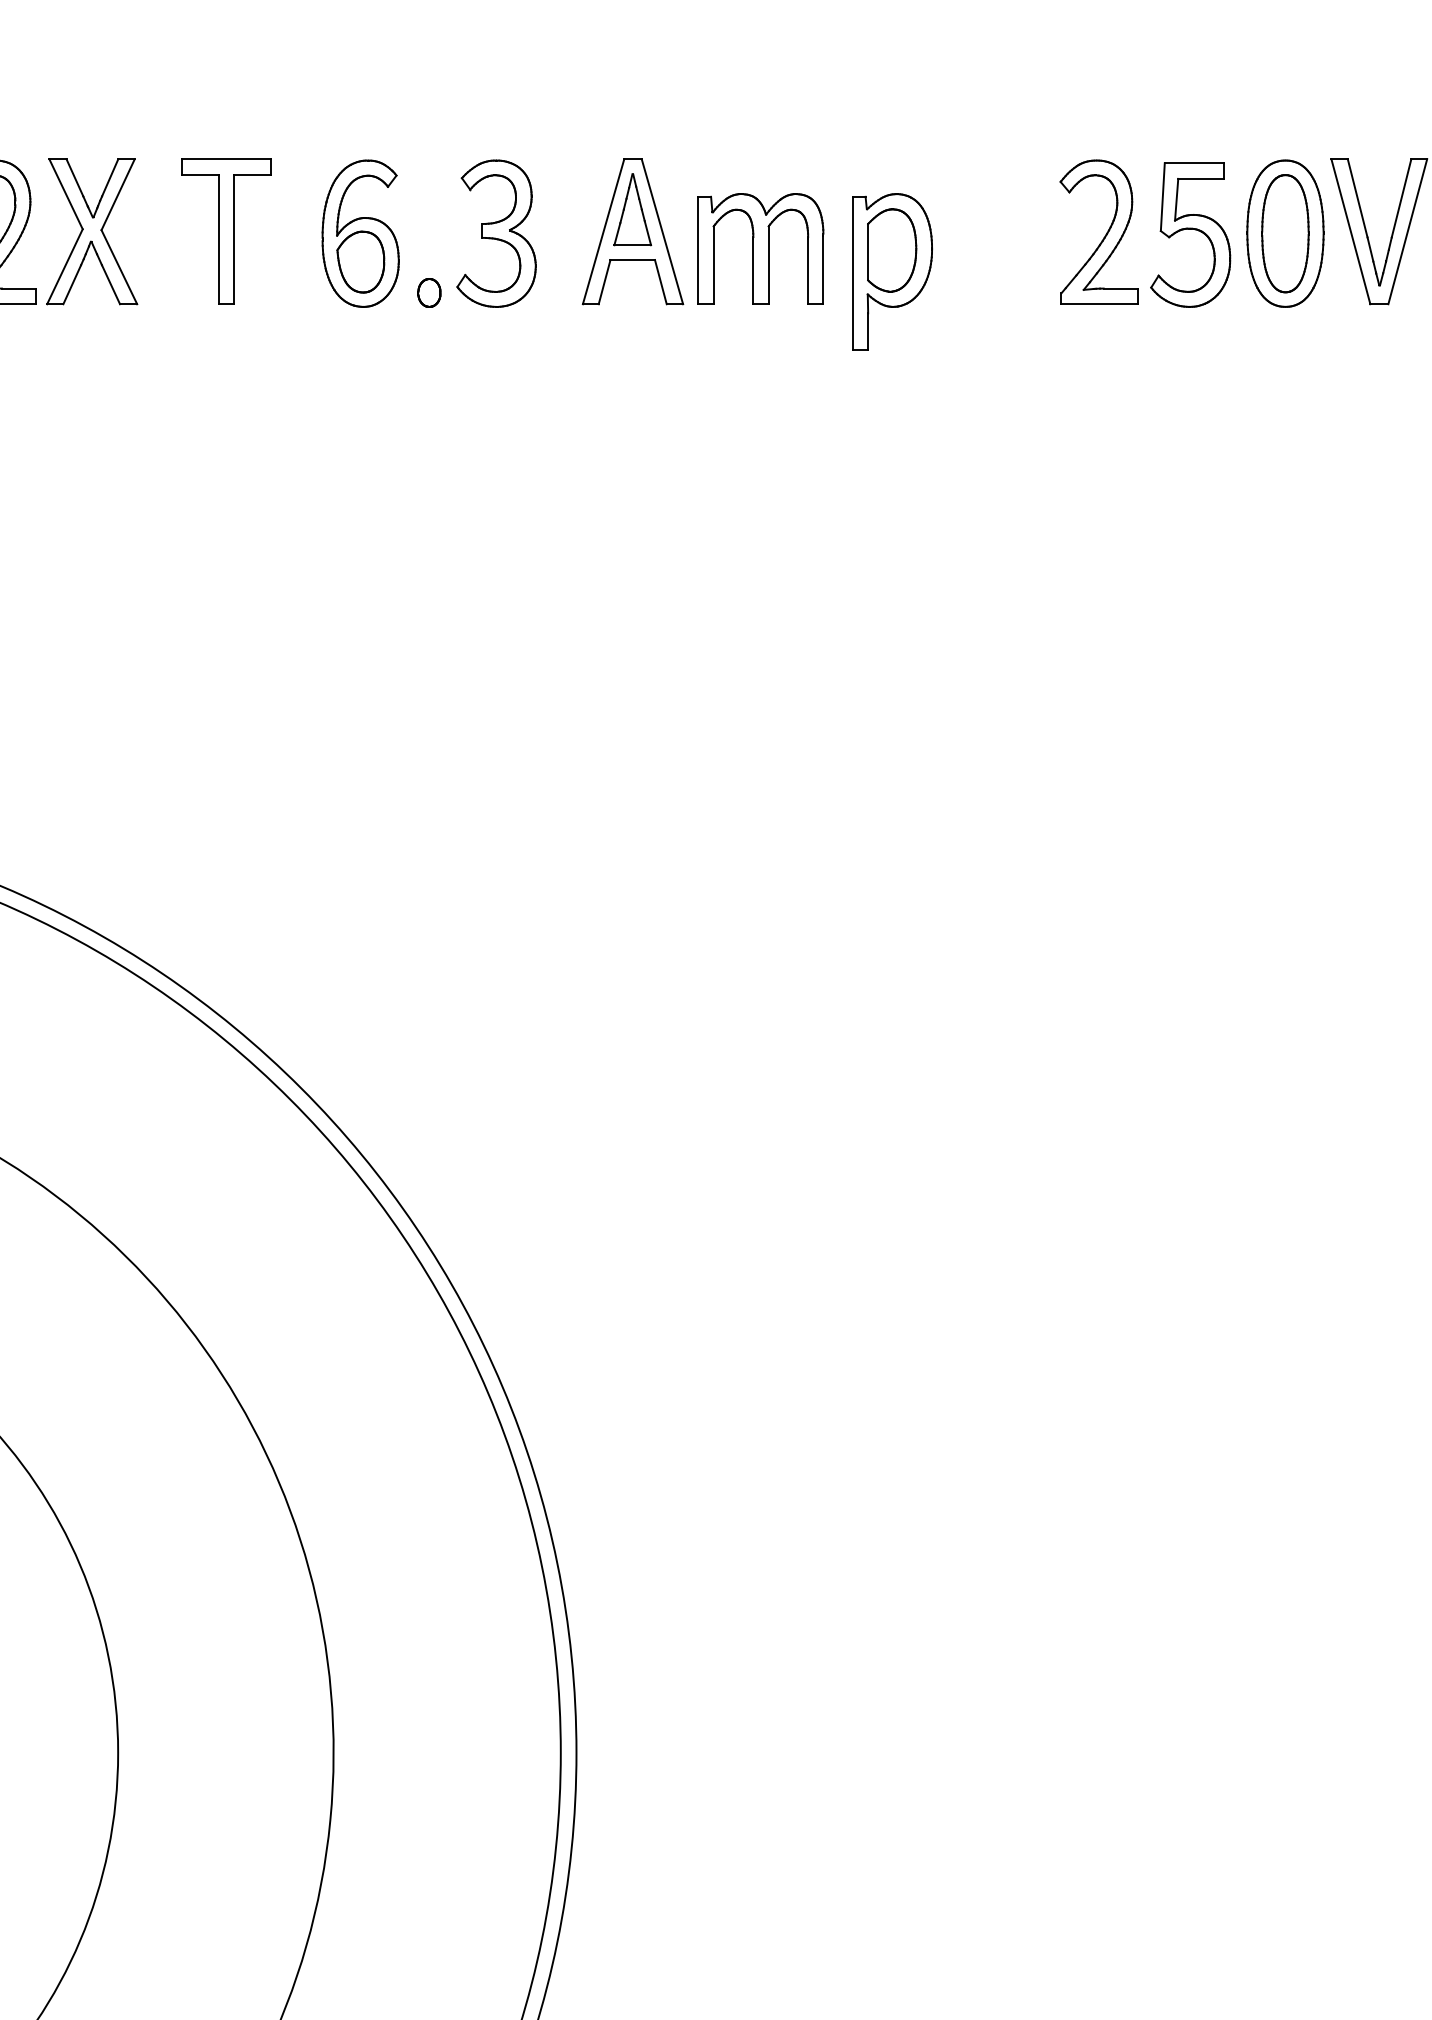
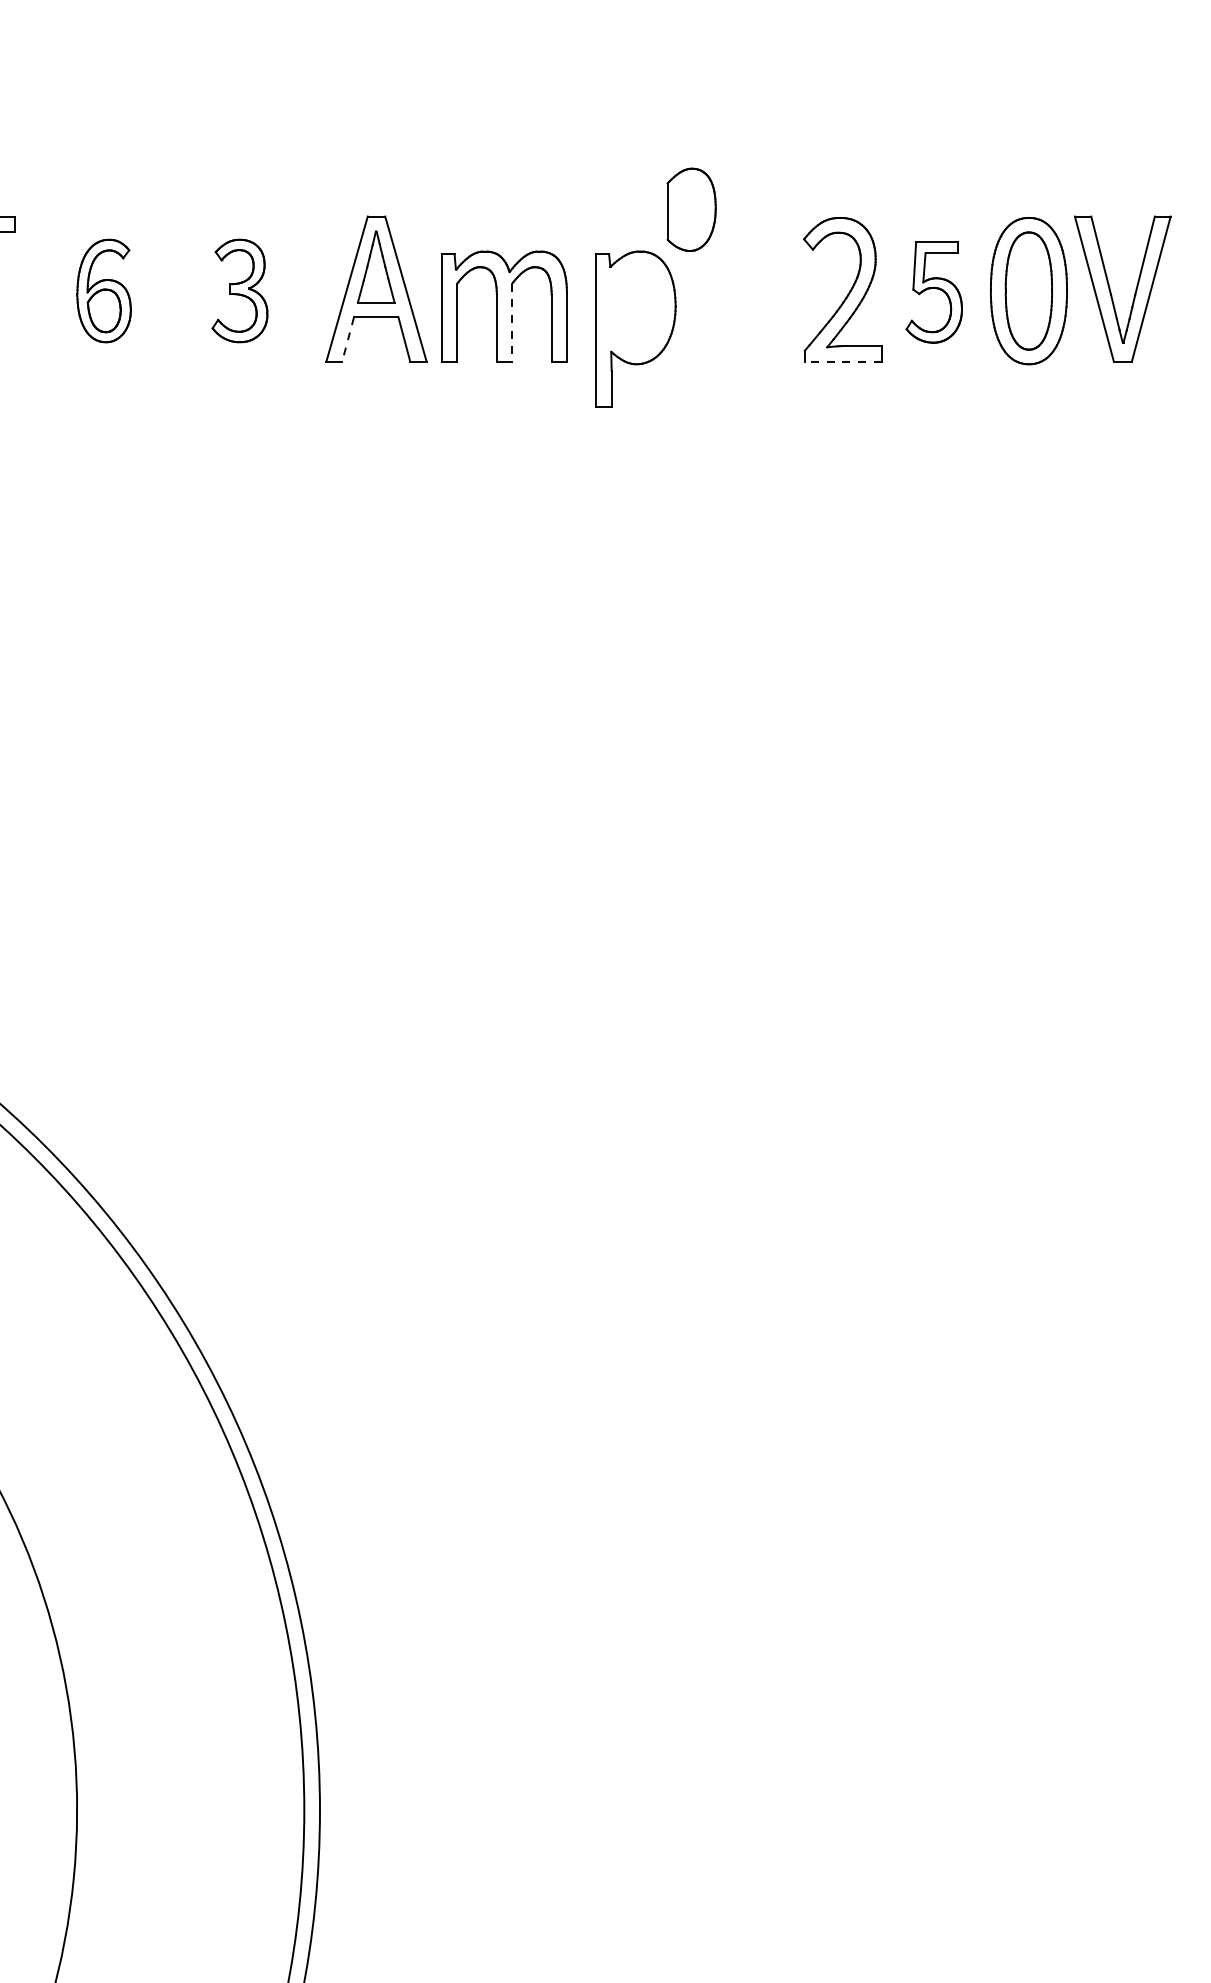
part: (360, 233) -> (104, 290), size x0.7
part: (496, 233) -> (240, 290), size x0.7
part: (1190, 234) -> (934, 291), size x0.7
part: (892, 250) -> (692, 209), moved
line: (768, 265) -> (512, 322), solid -> dashed
line: (604, 282) -> (348, 339), solid -> dashed
part: (429, 292) -> (173, 349), removed
line: (1099, 304) -> (843, 361), solid -> dashed

